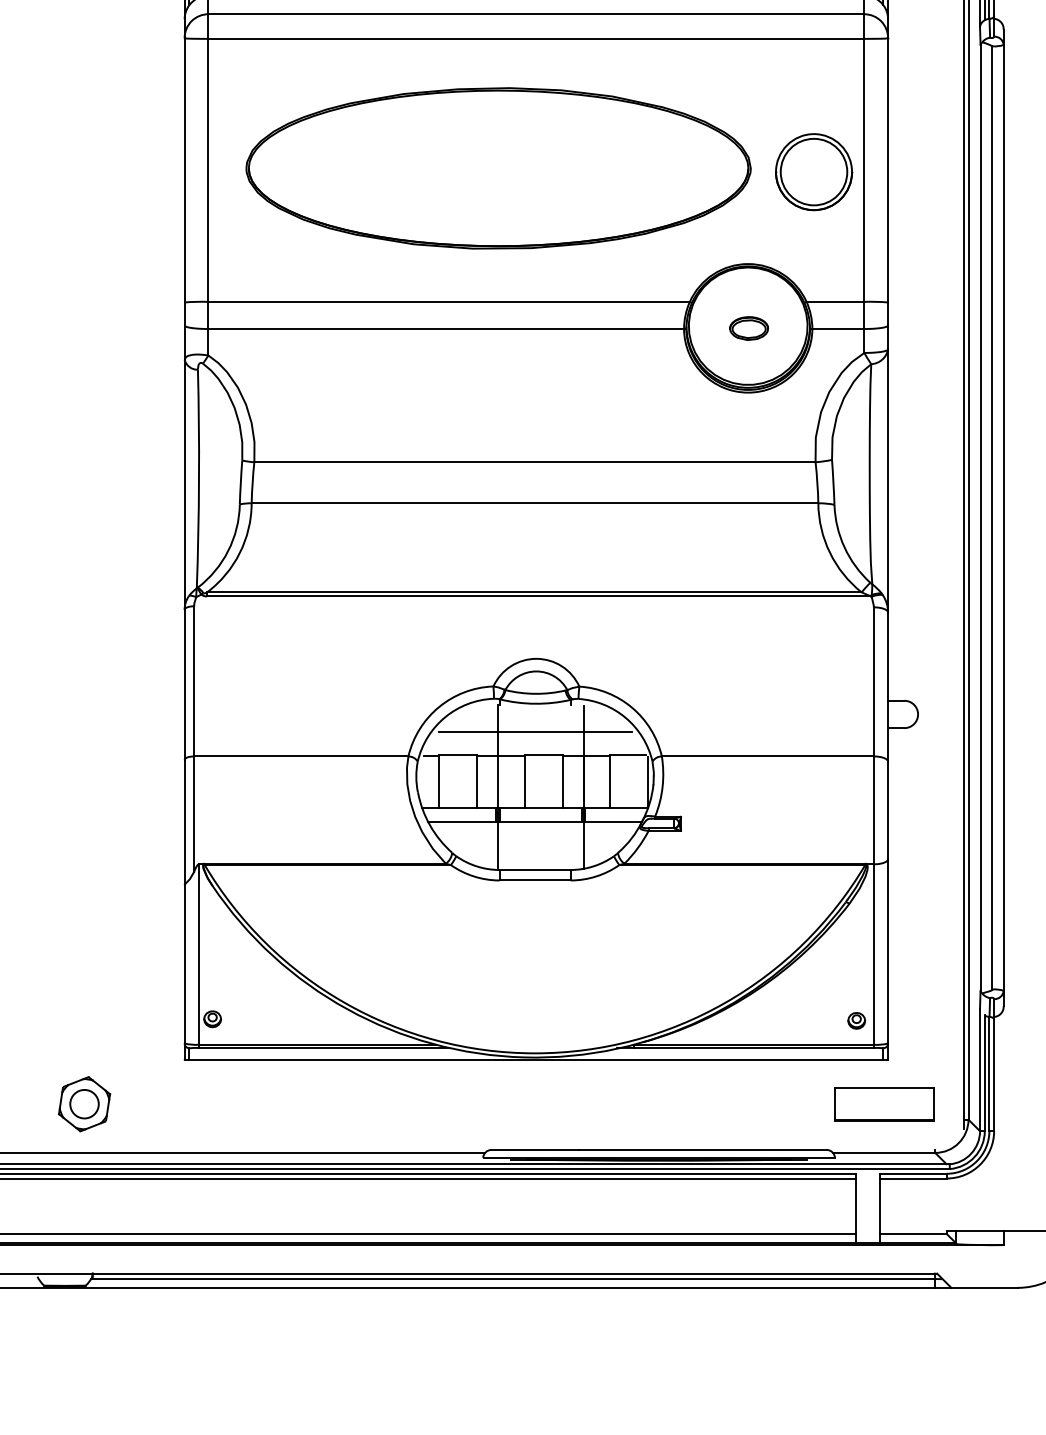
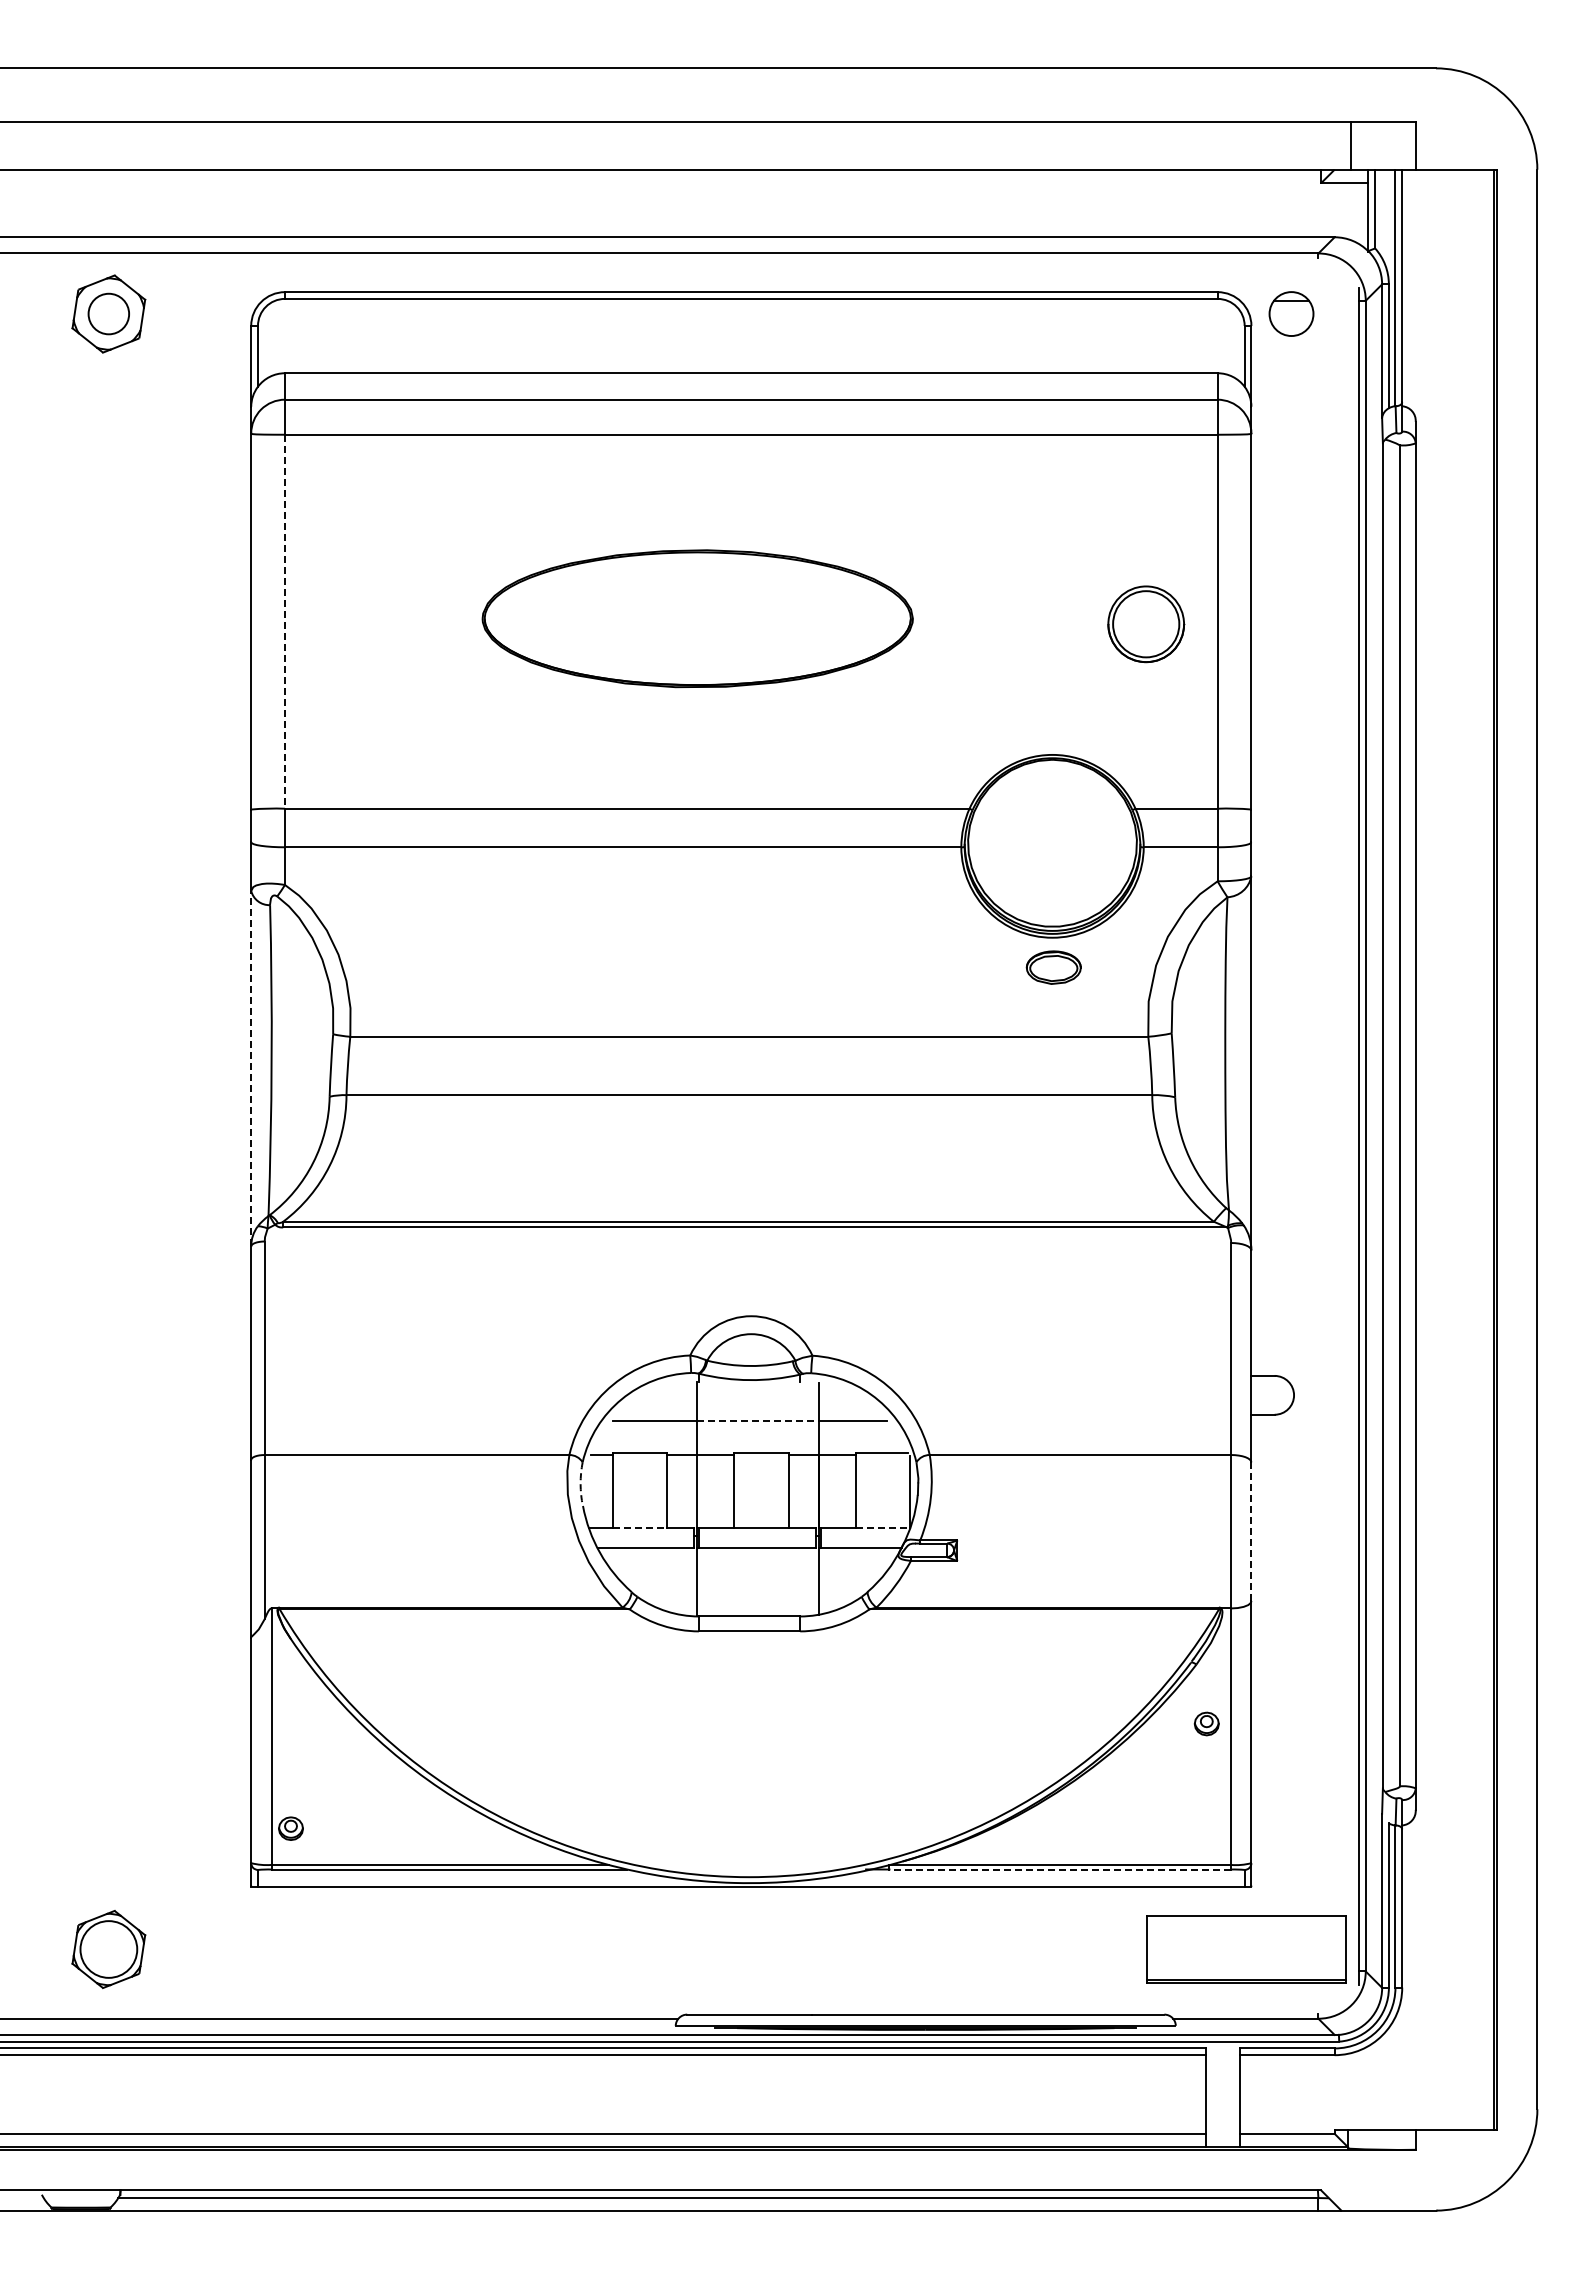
part: (498, 168) -> (697, 618), size x0.6
line: (208, 170) -> (285, 621), solid -> dashed
part: (814, 172) -> (1146, 624), size x0.7
part: (748, 328) -> (1053, 967), moved
line: (184, 484) -> (251, 1068), solid -> dashed
line: (541, 732) -> (758, 1420), solid -> dashed
arc: (416, 777) -> (580, 1484), solid -> dashed
line: (458, 808) -> (640, 1528), solid -> dashed
line: (629, 808) -> (883, 1528), solid -> dashed
line: (888, 810) -> (1251, 1532), solid -> dashed
part: (856, 1020) -> (1206, 1723), moved
line: (753, 1047) -> (1060, 1869), solid -> dashed
circle: (84, 1104) -> (108, 1949), size x1.4
part: (883, 1104) -> (1245, 1949), size x1.4

